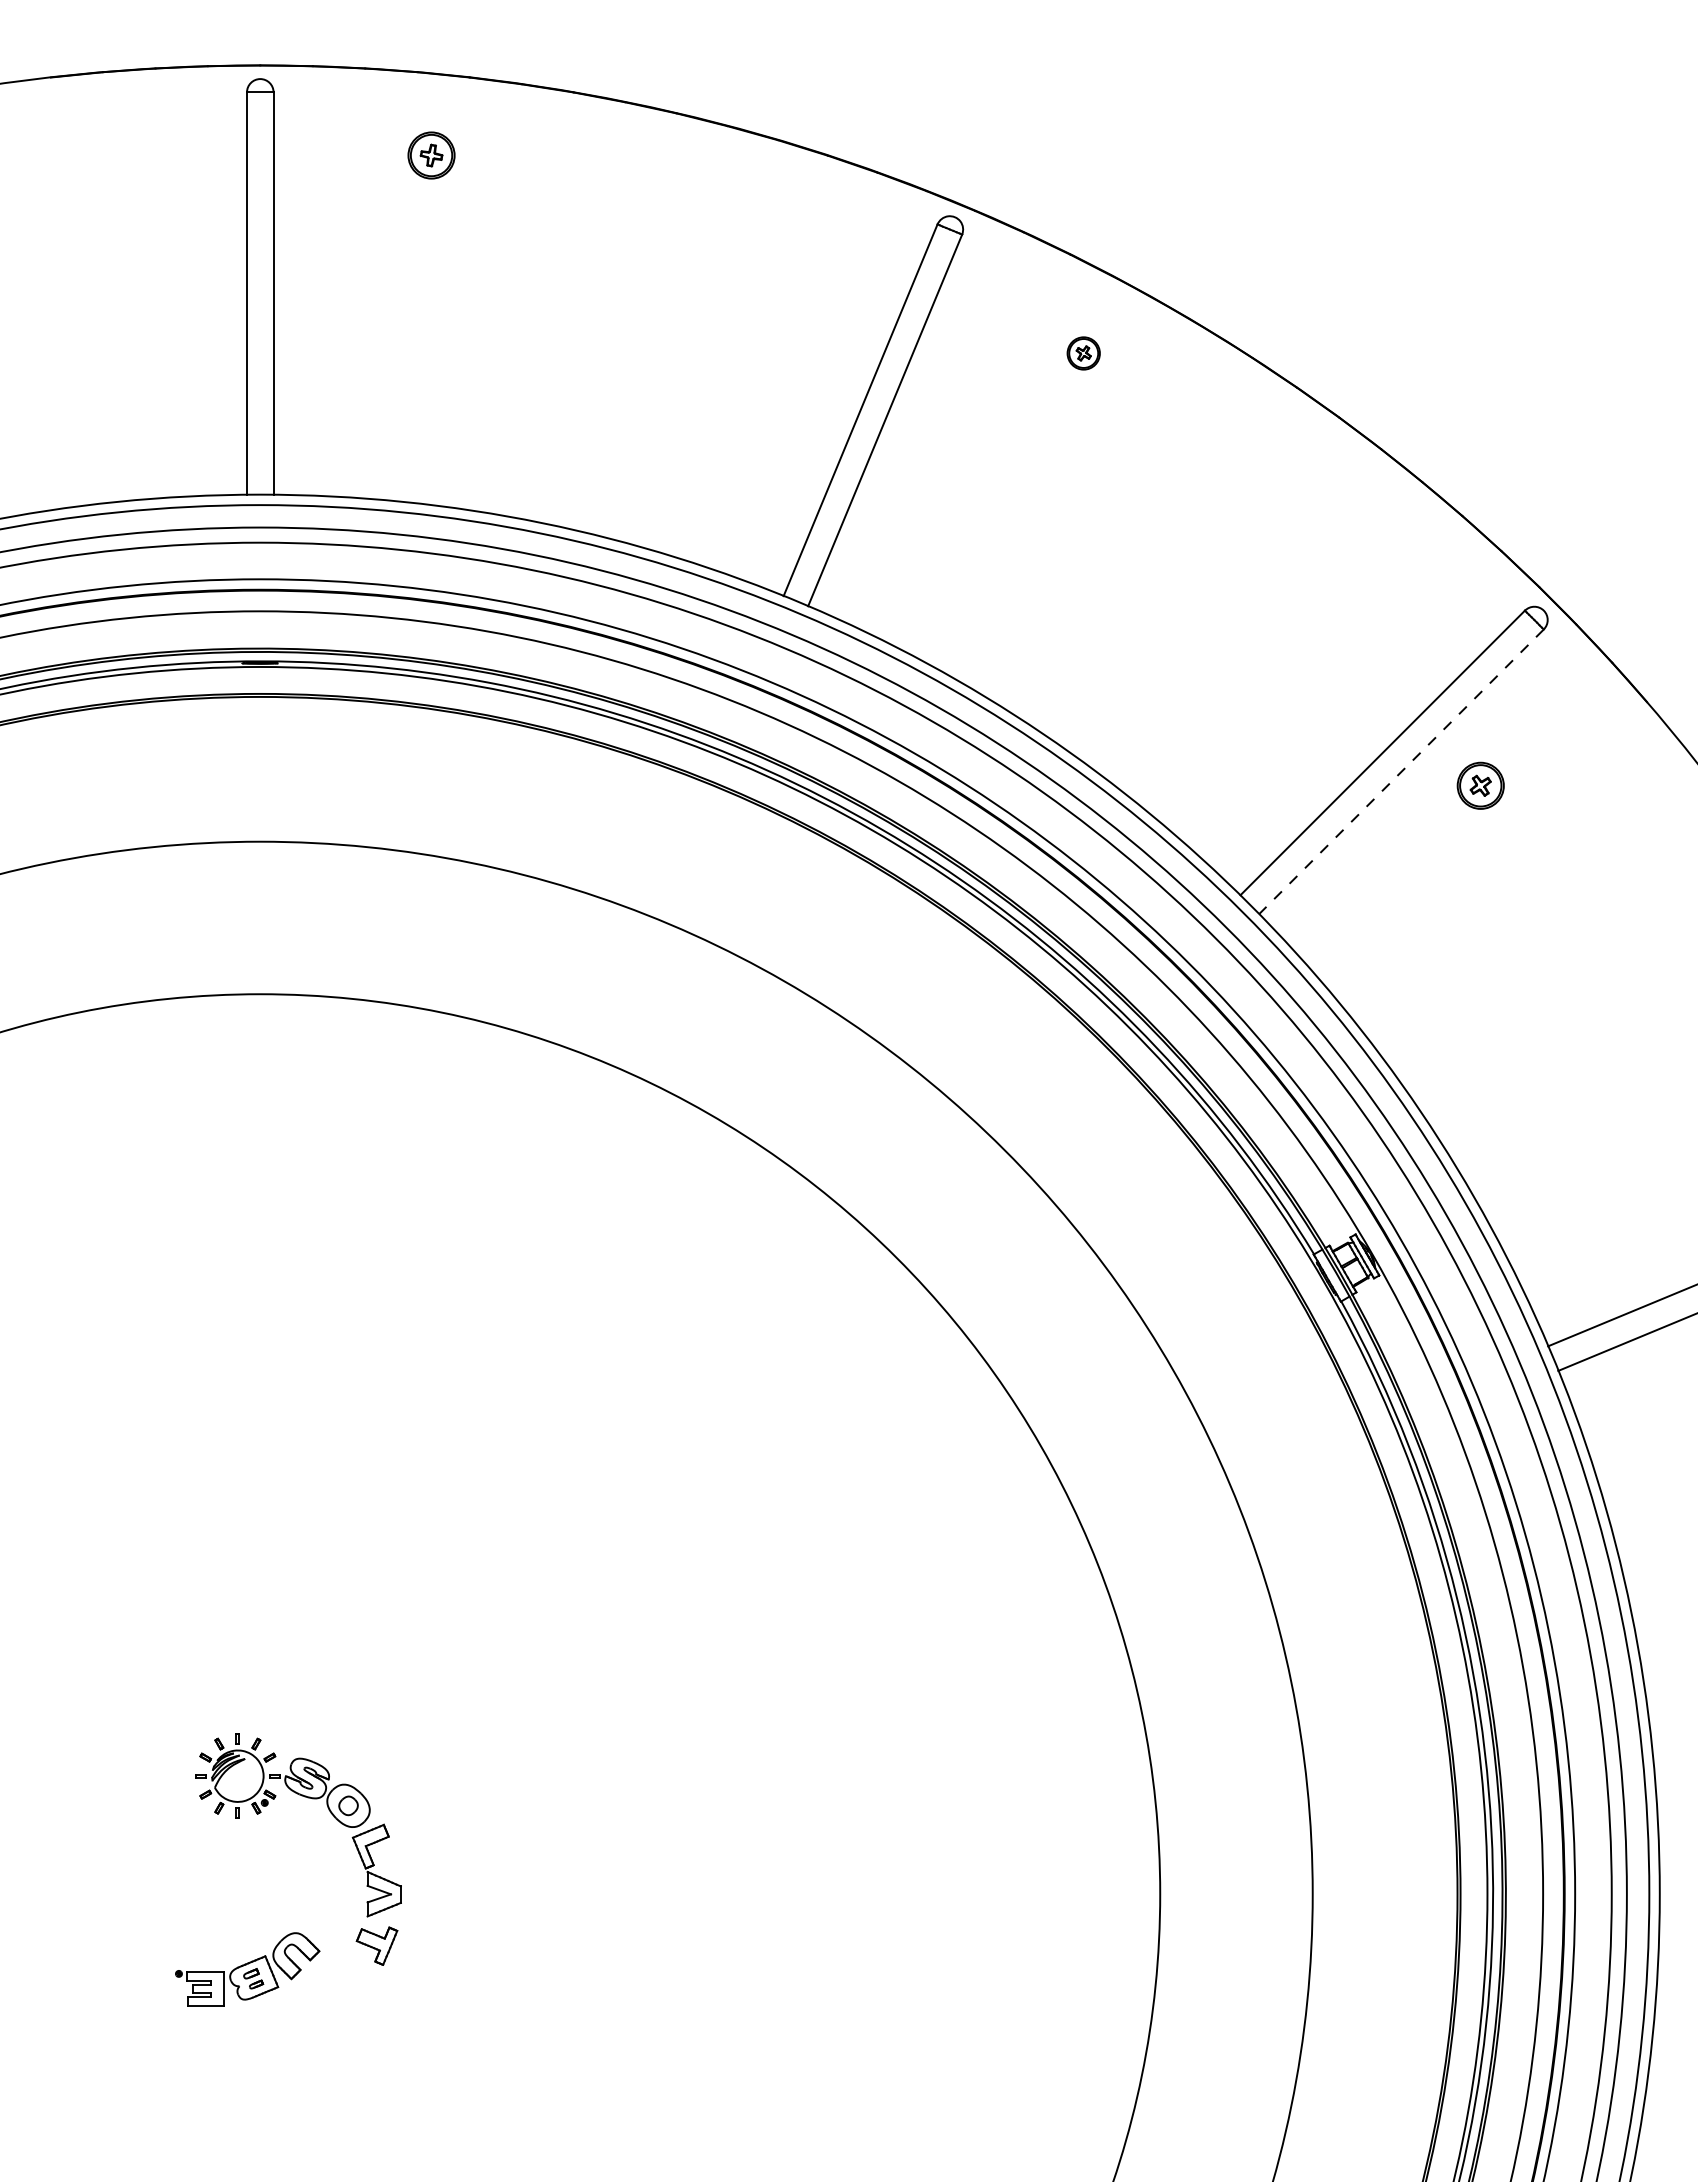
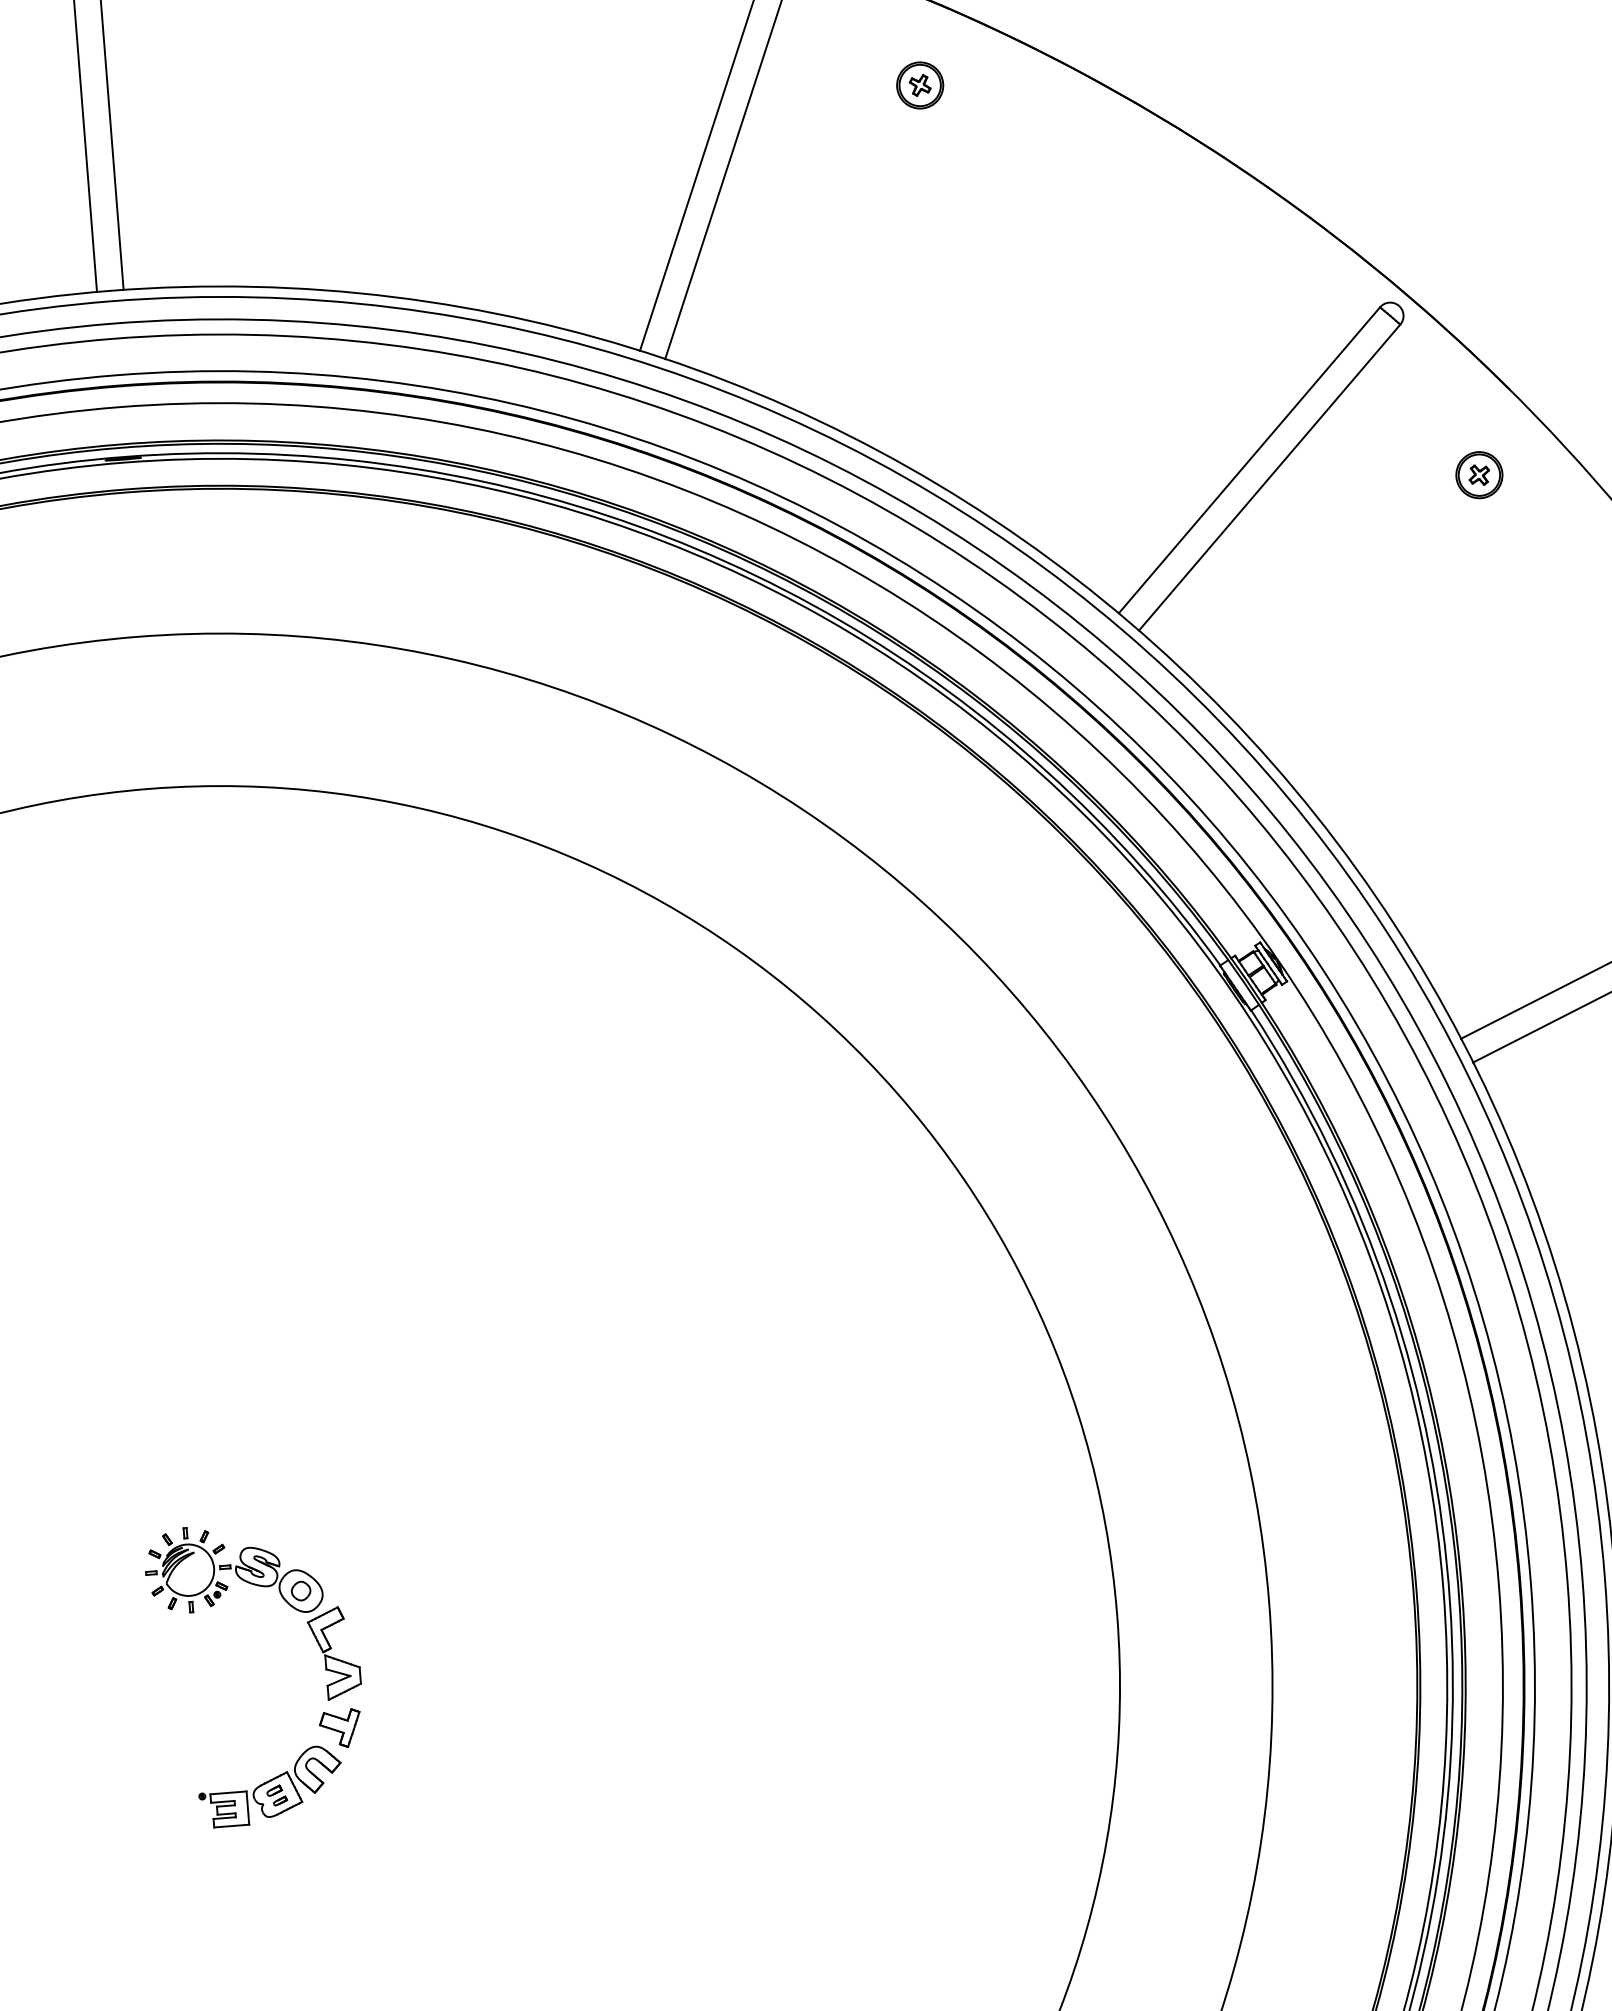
part: (1083, 353) -> (919, 85), size x1.43
line: (1401, 772) -> (1269, 478), dashed -> solid
part: (1480, 785) -> (1479, 474), moved
part: (247, 1969) -> (270, 1786), moved

